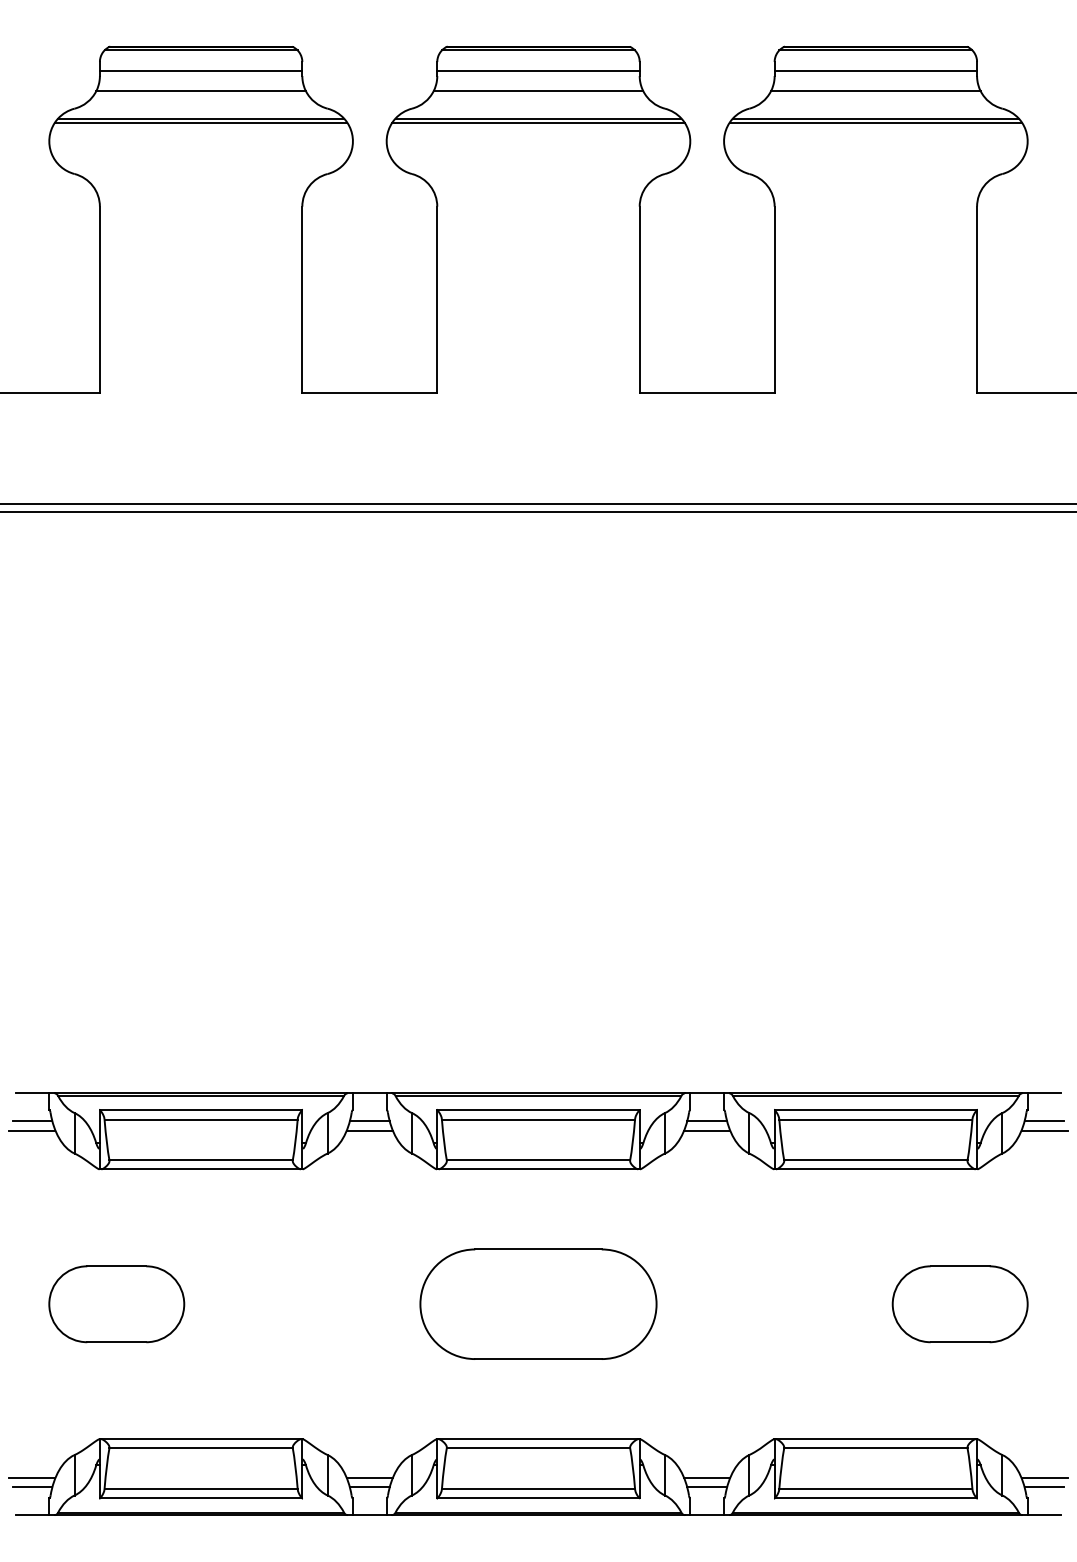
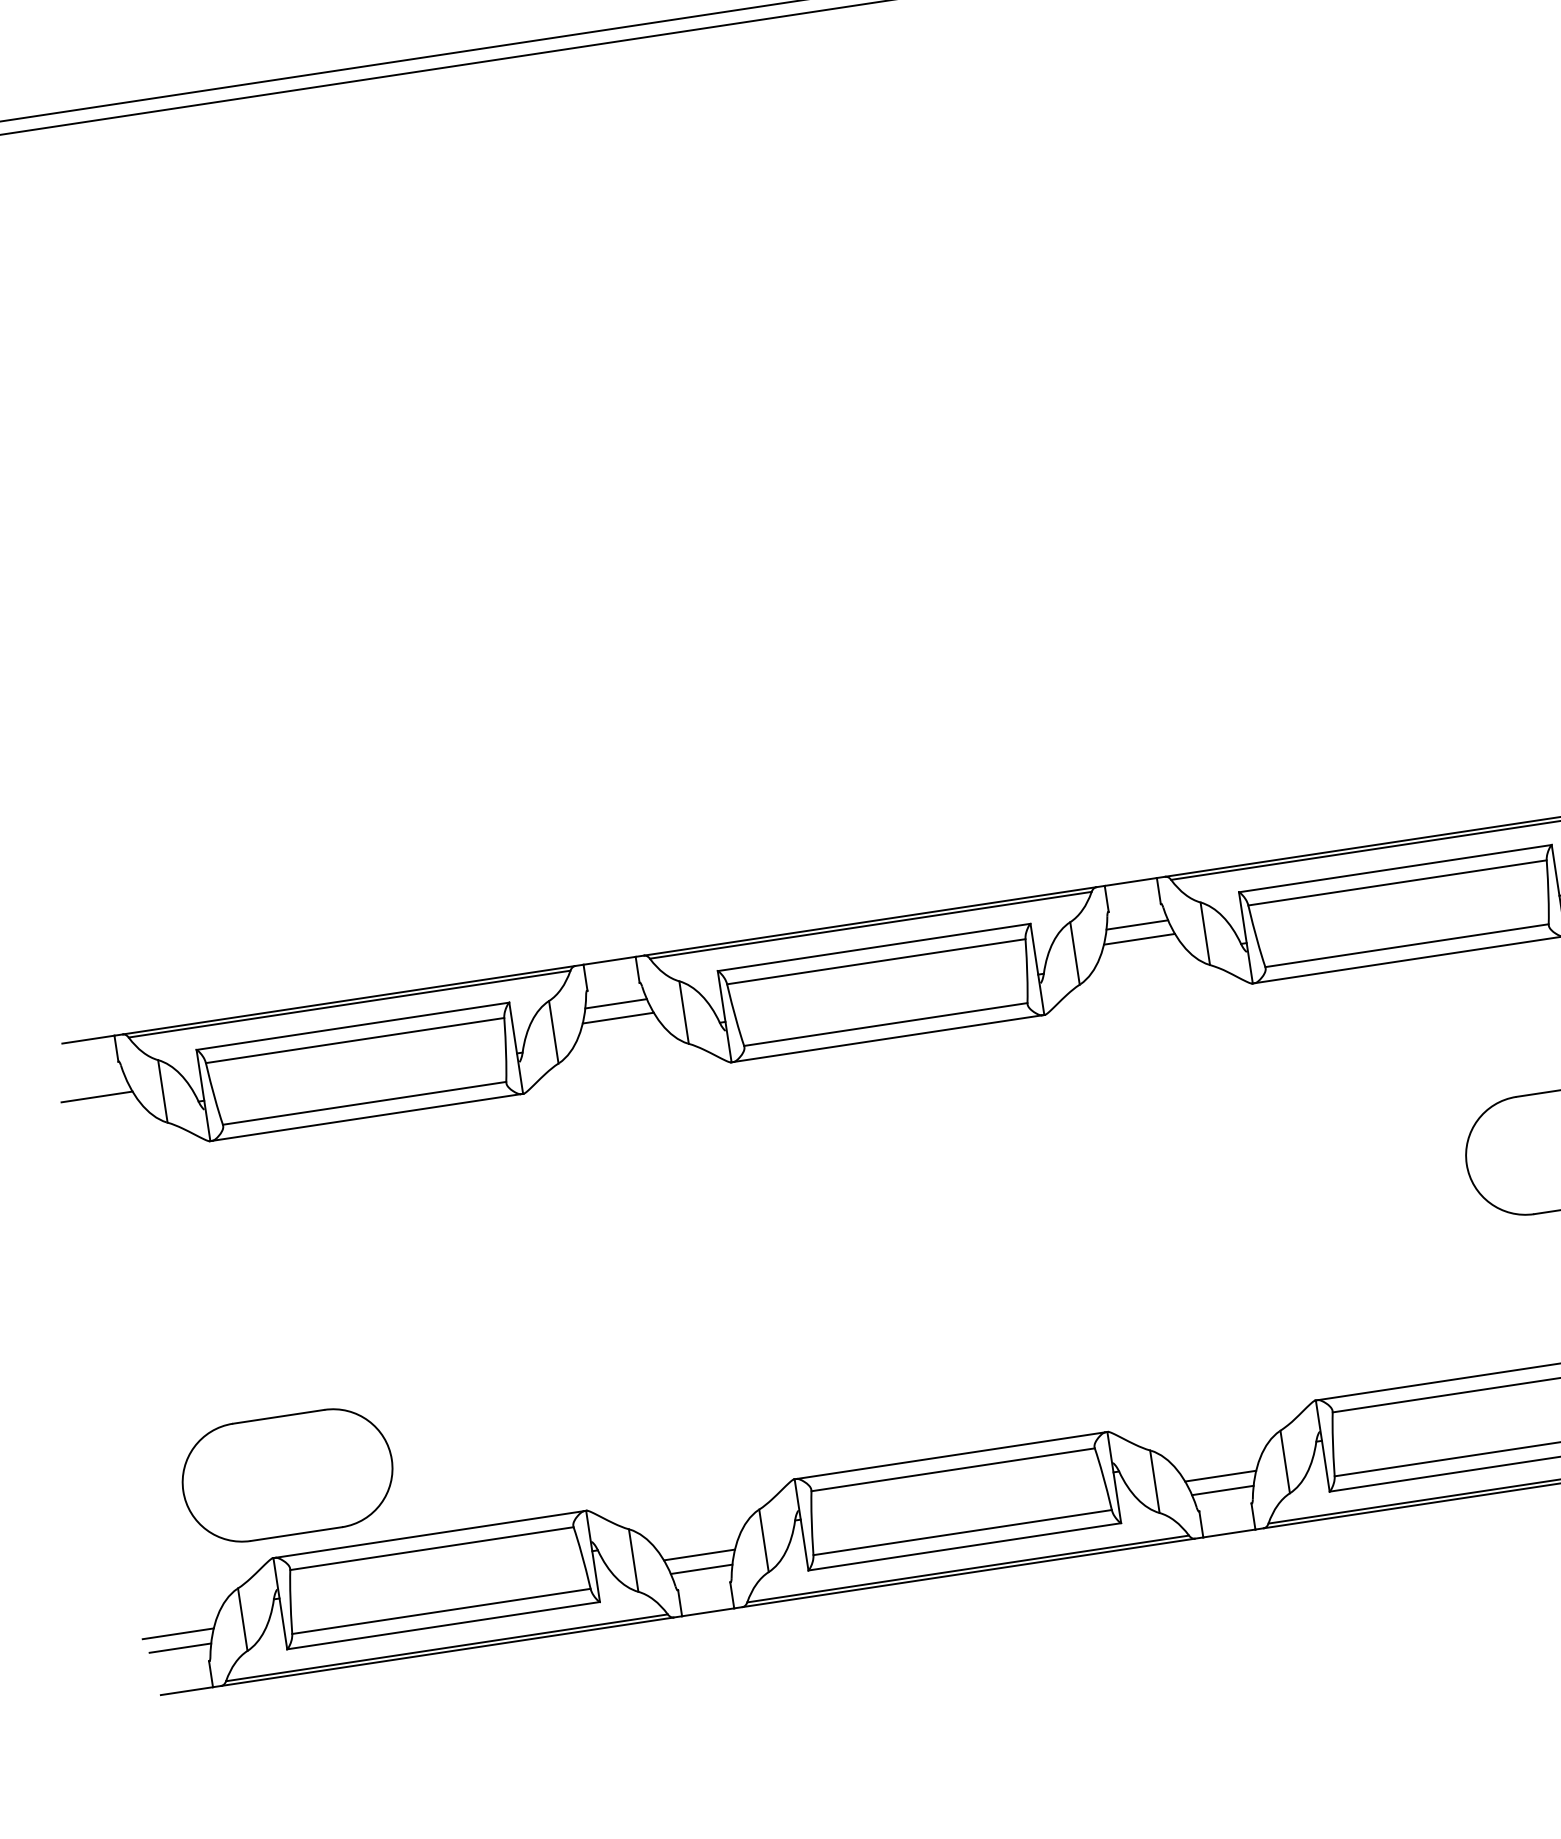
line: (32, 1121) -> (95, 1082), removed
part: (538, 1303) -> (919, 1245), removed
part: (116, 1304) -> (287, 1475), moved

